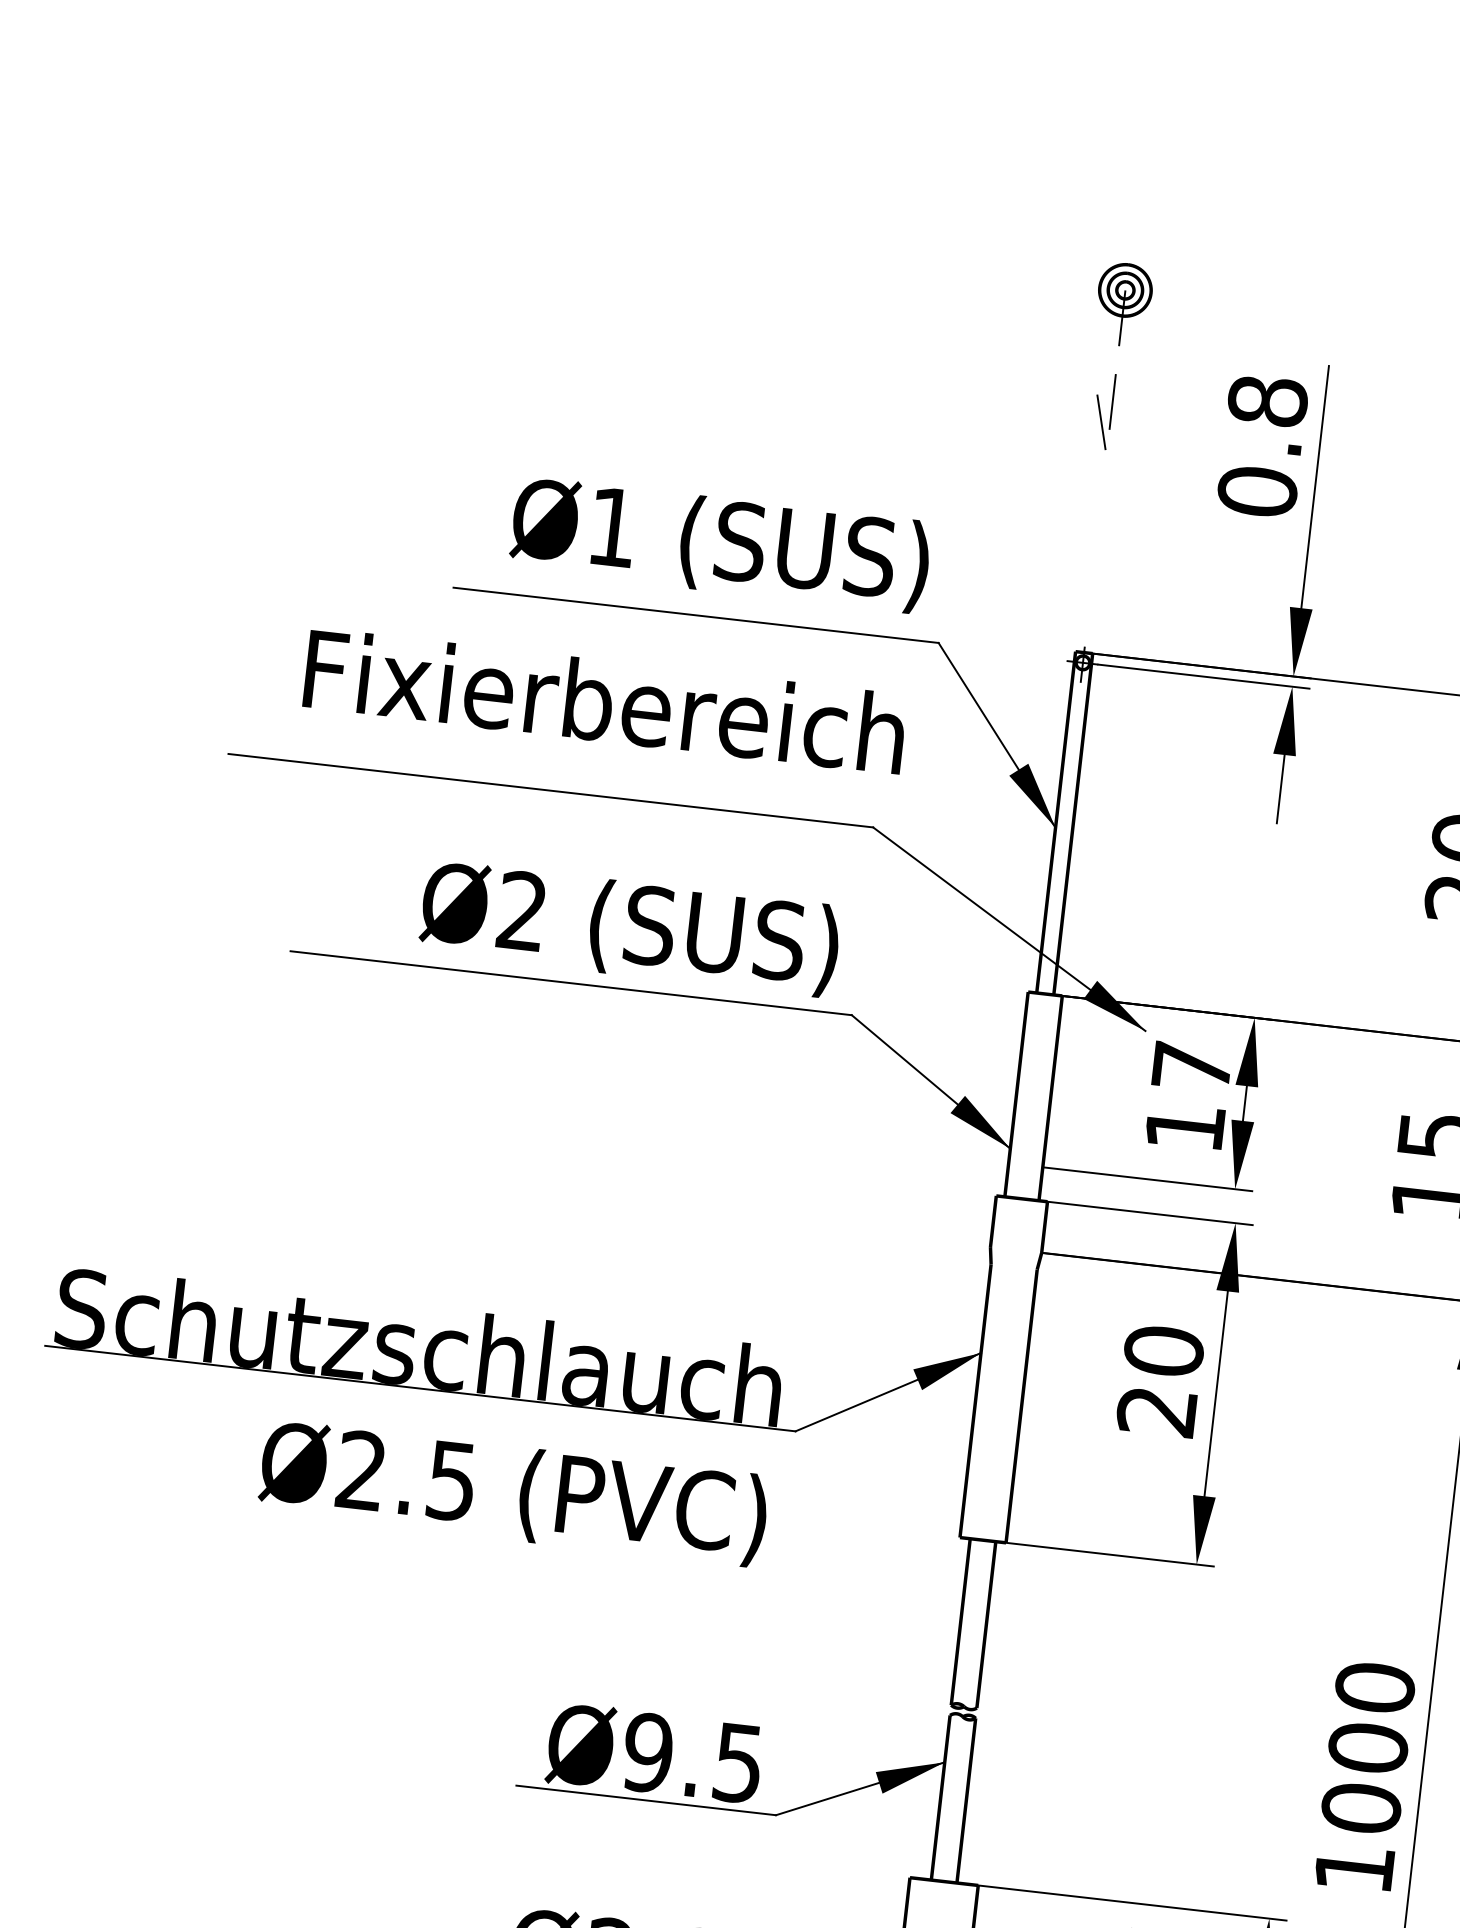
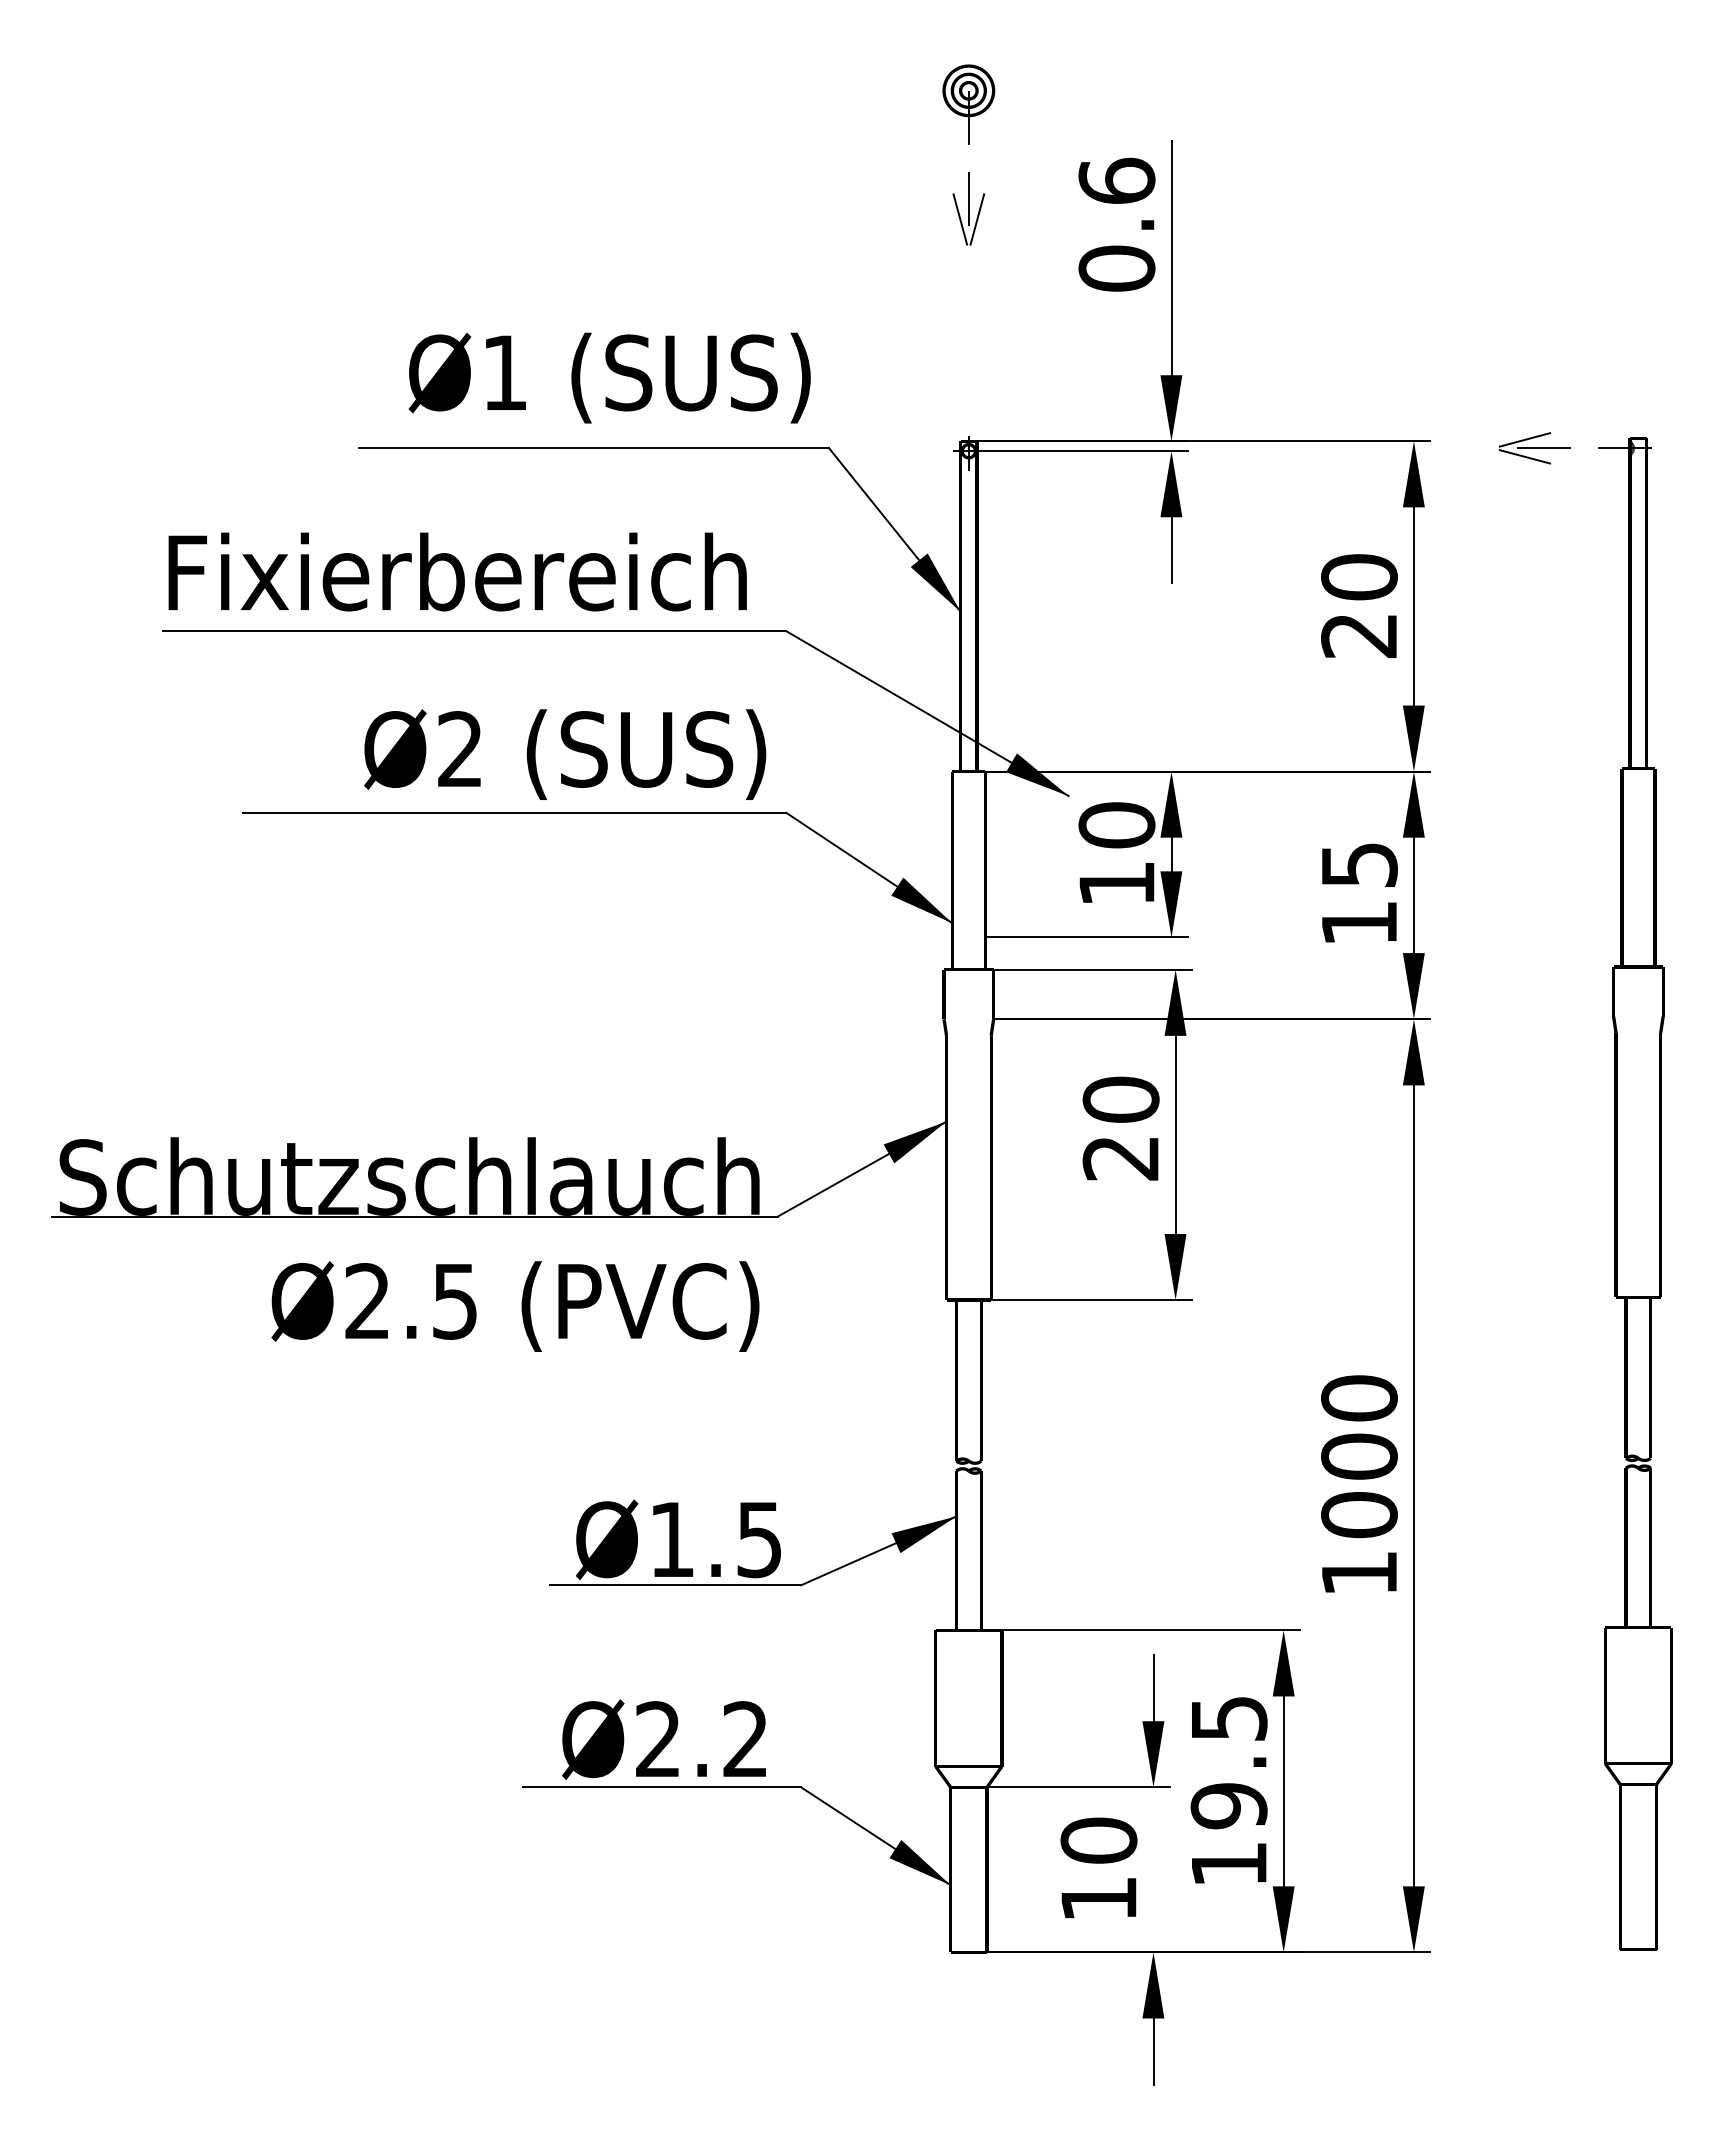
text: (1267, 400) -> (1116, 180), 0.8 -> 0.6
line: (1117, 427) -> (976, 222), added
text: (605, 700) -> (457, 571), moved
text: (1191, 1067) -> (1116, 825), 17 -> 10
text: (648, 1752) -> (672, 1539), Ø9.5 -> Ø1.5

